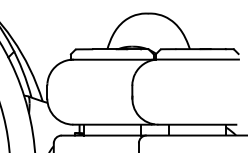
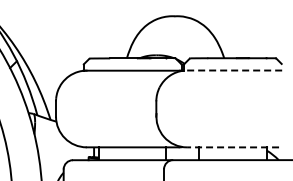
line: (196, 59) -> (232, 70), solid -> dashed
line: (197, 124) -> (233, 147), solid -> dashed

